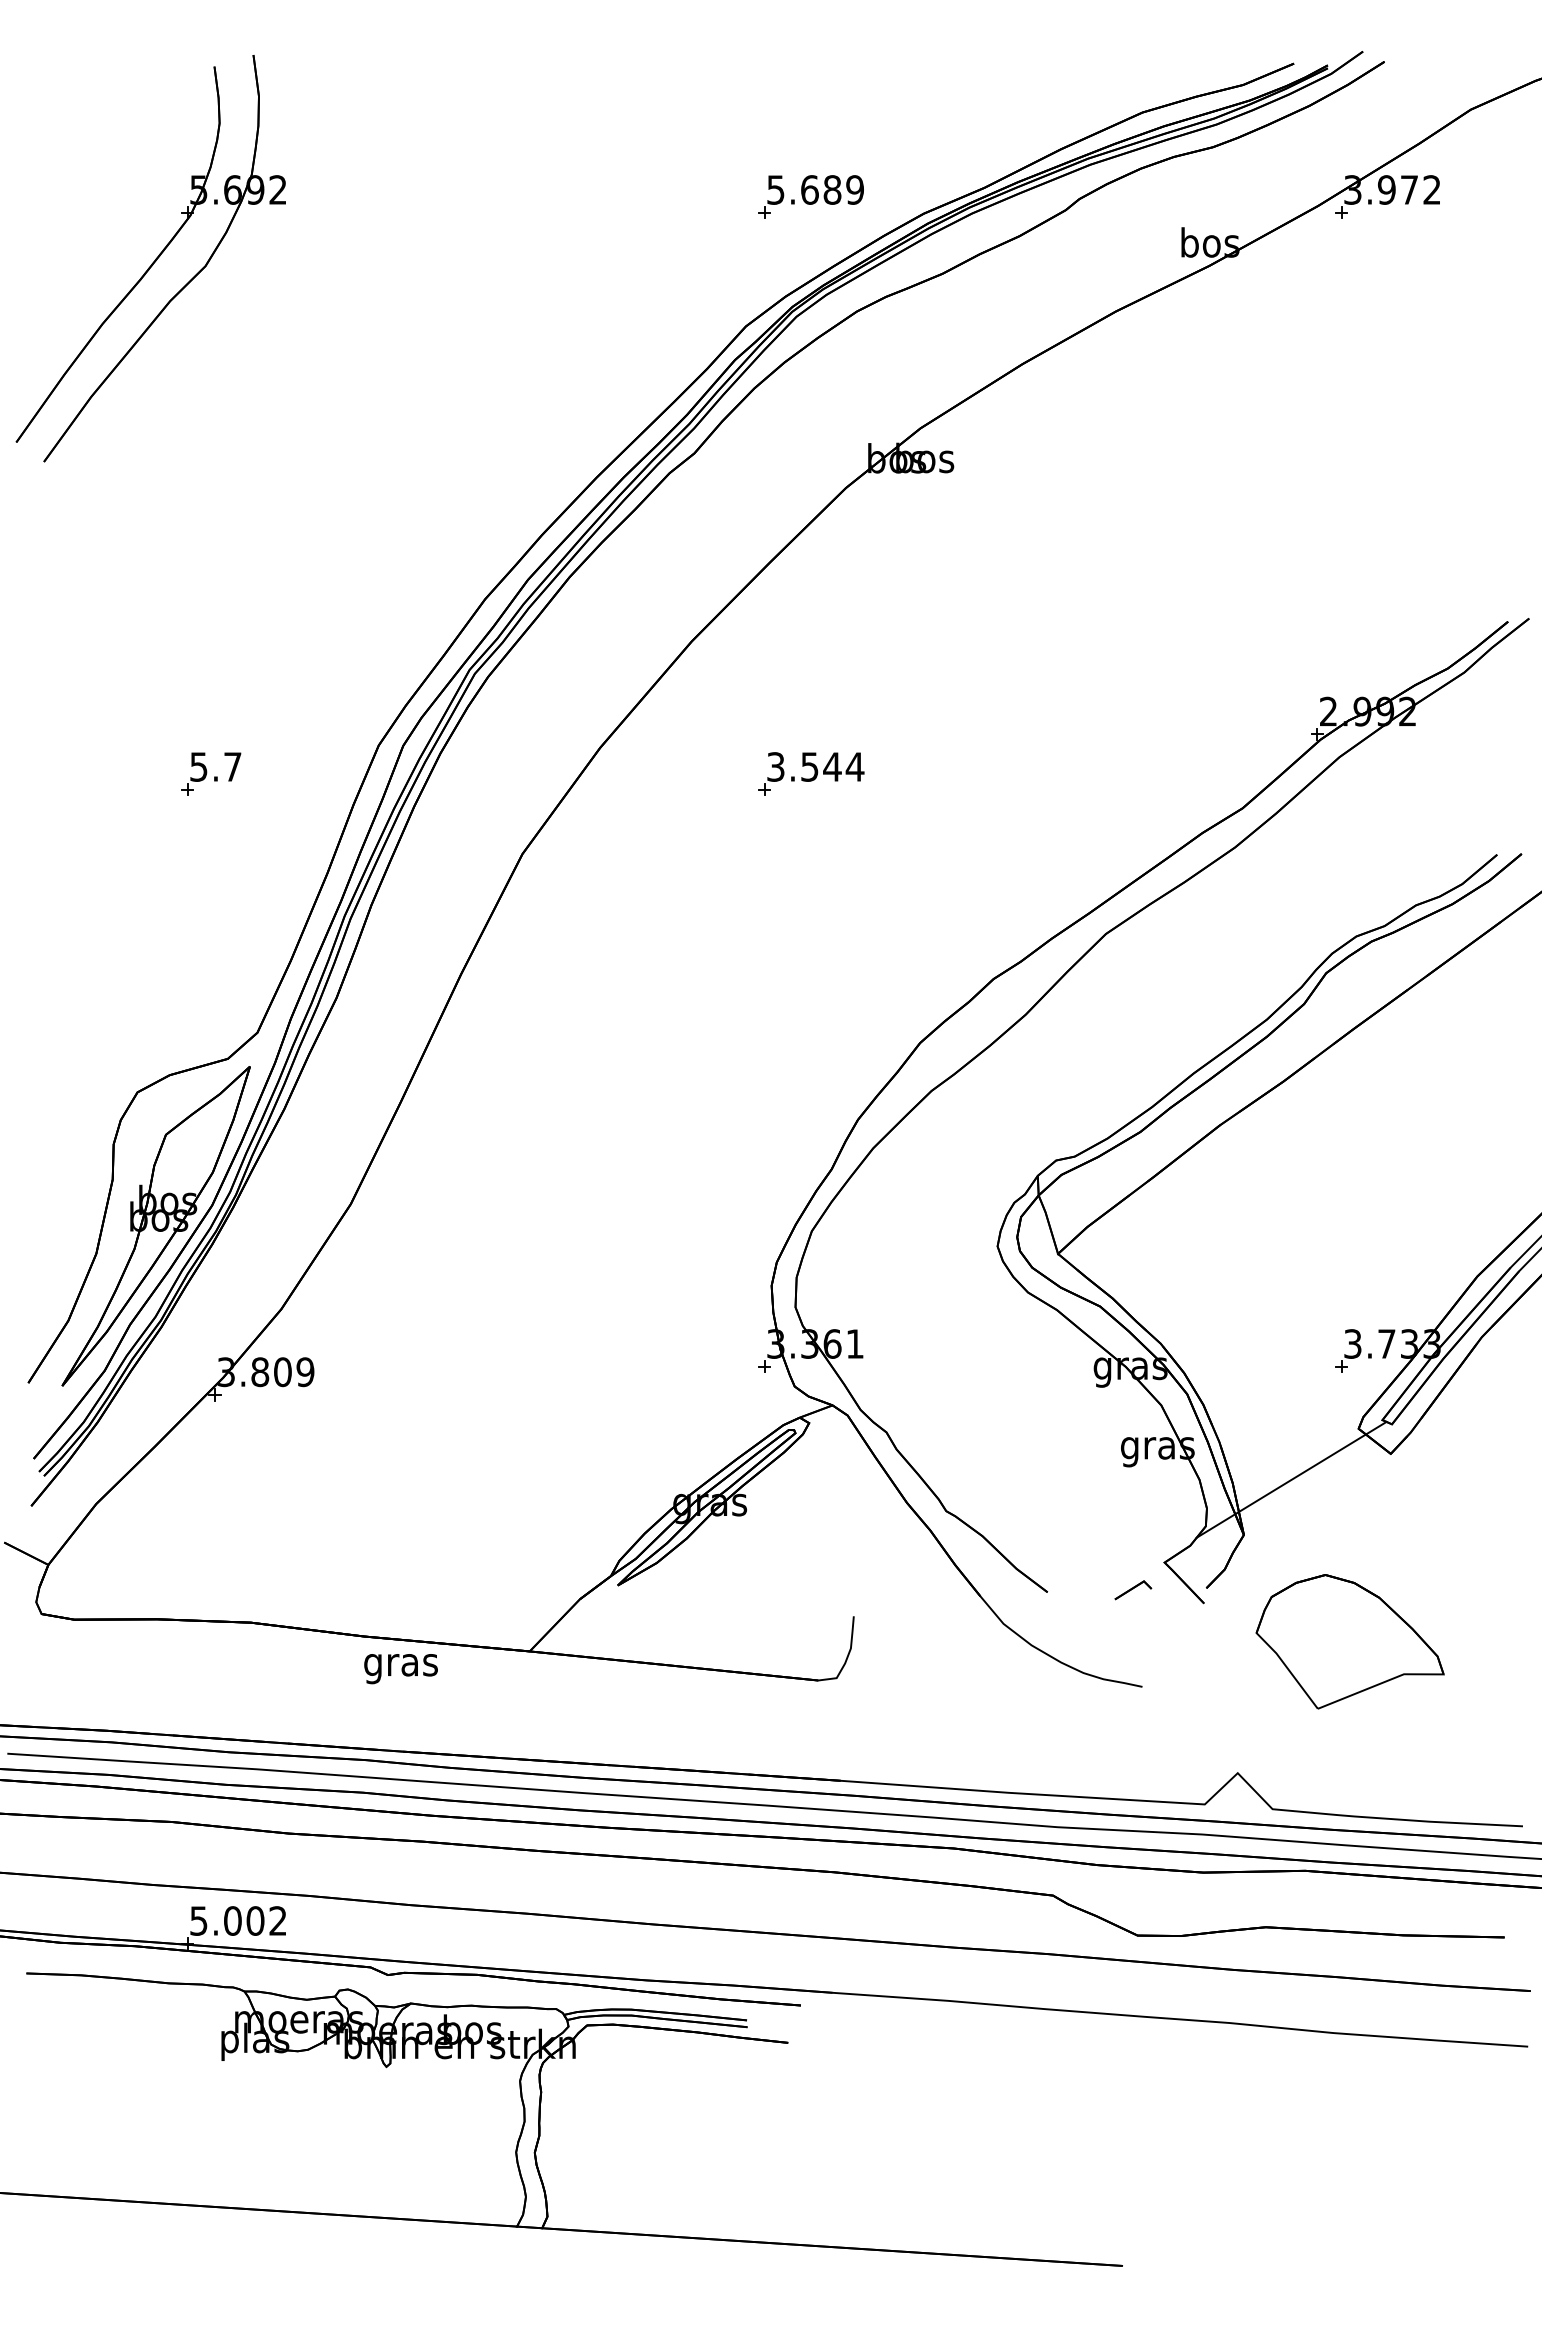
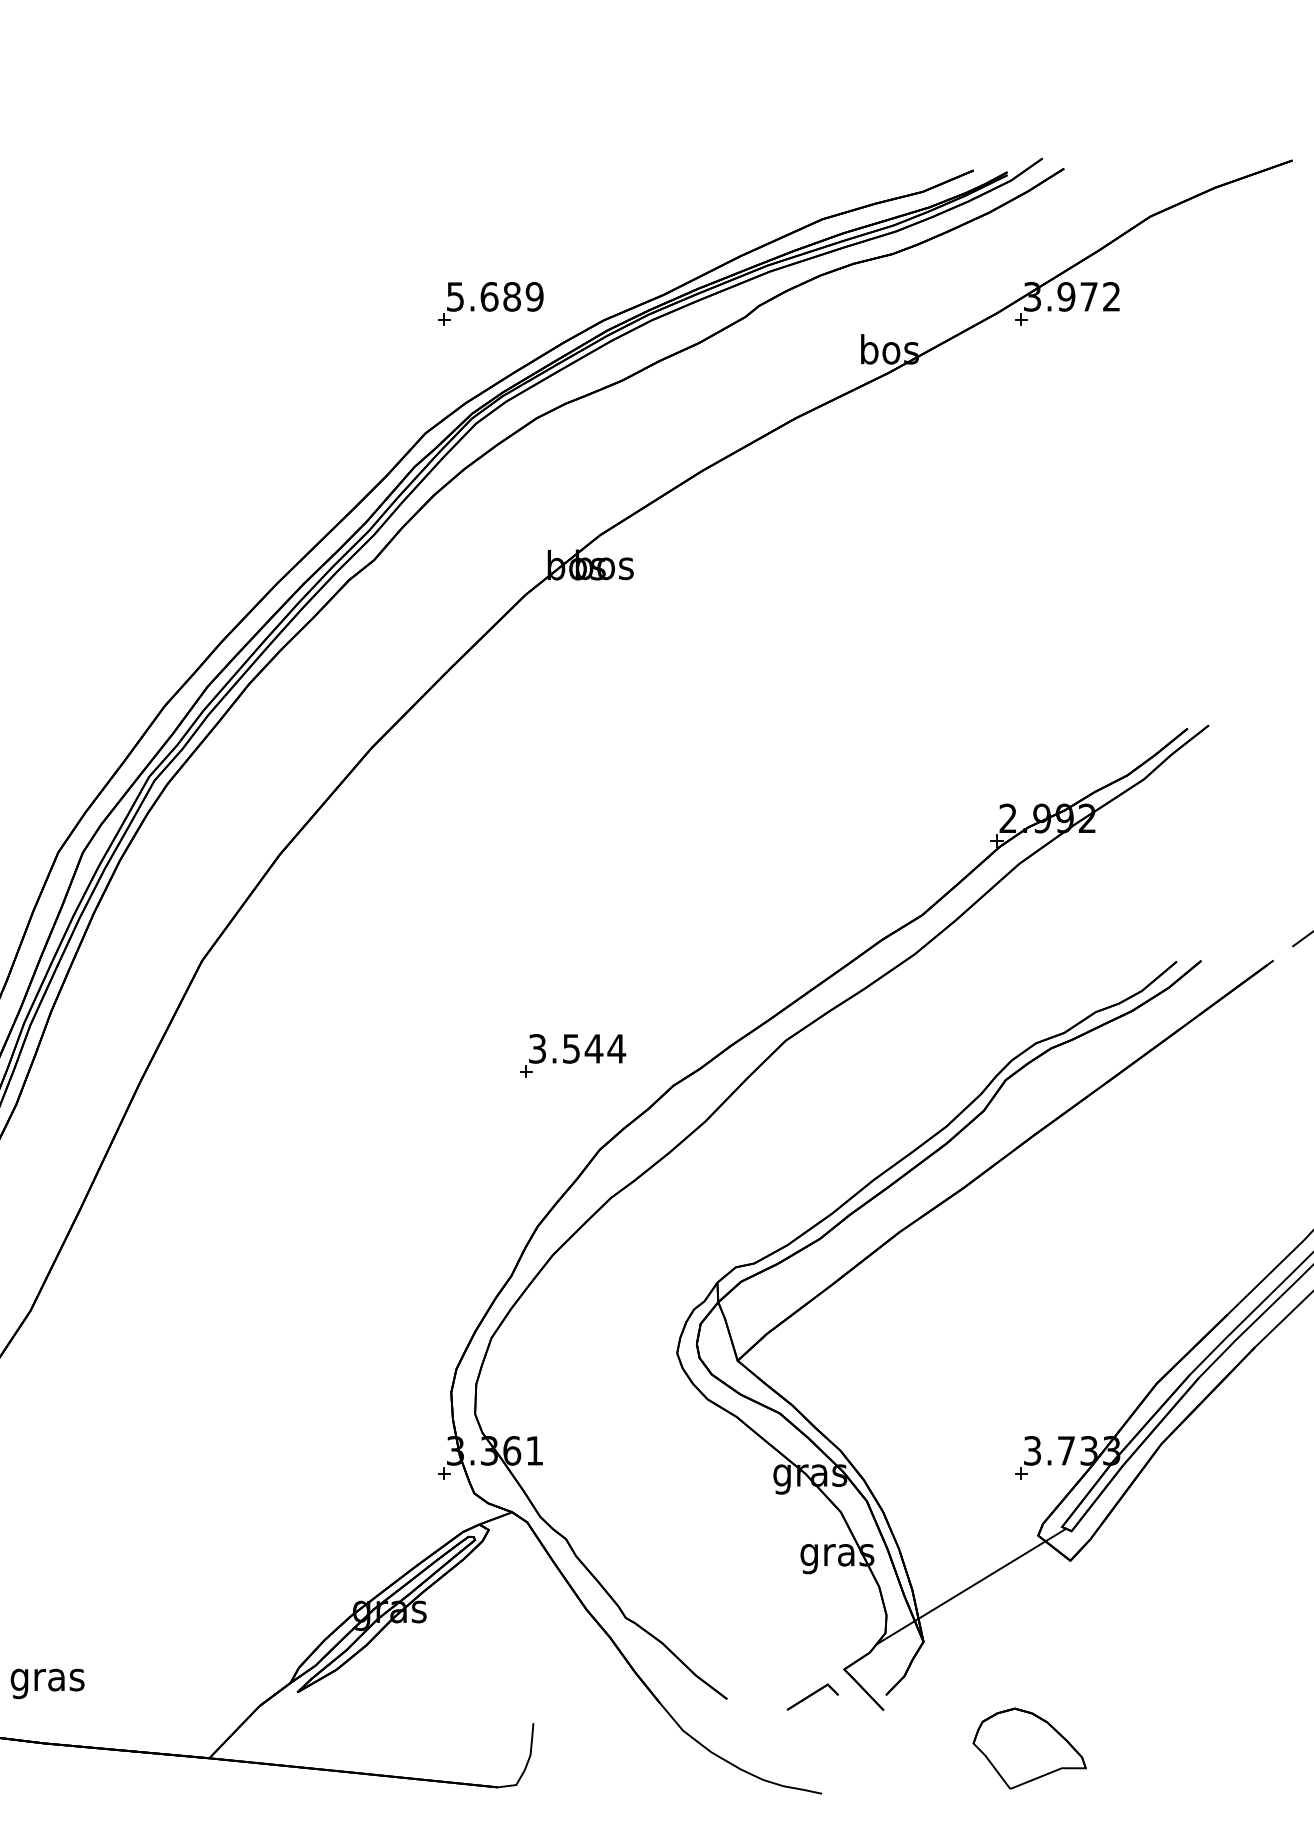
part: (811, 773) -> (573, 1055), moved
part: (1133, 1590) -> (813, 1697), size x1.4
part: (1349, 1641) -> (1029, 1748), size x0.6
text: (400, 1669) -> (47, 1684), moved

